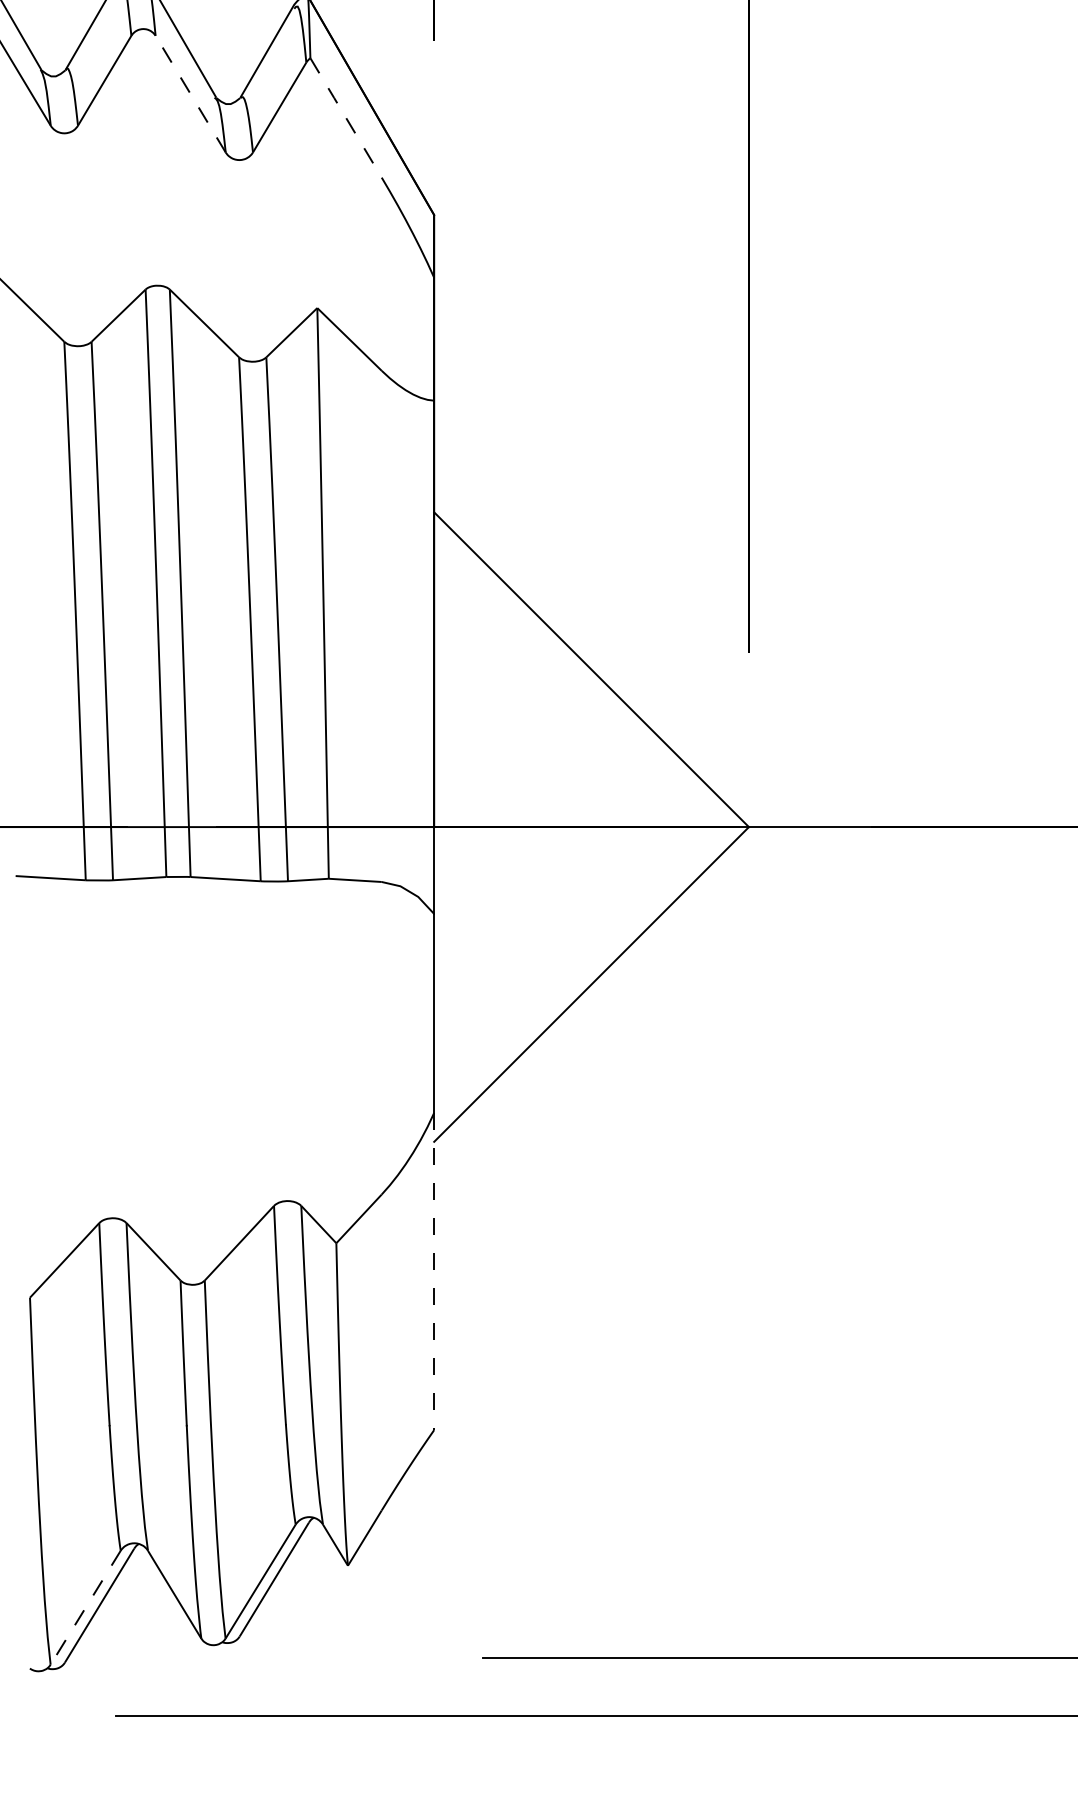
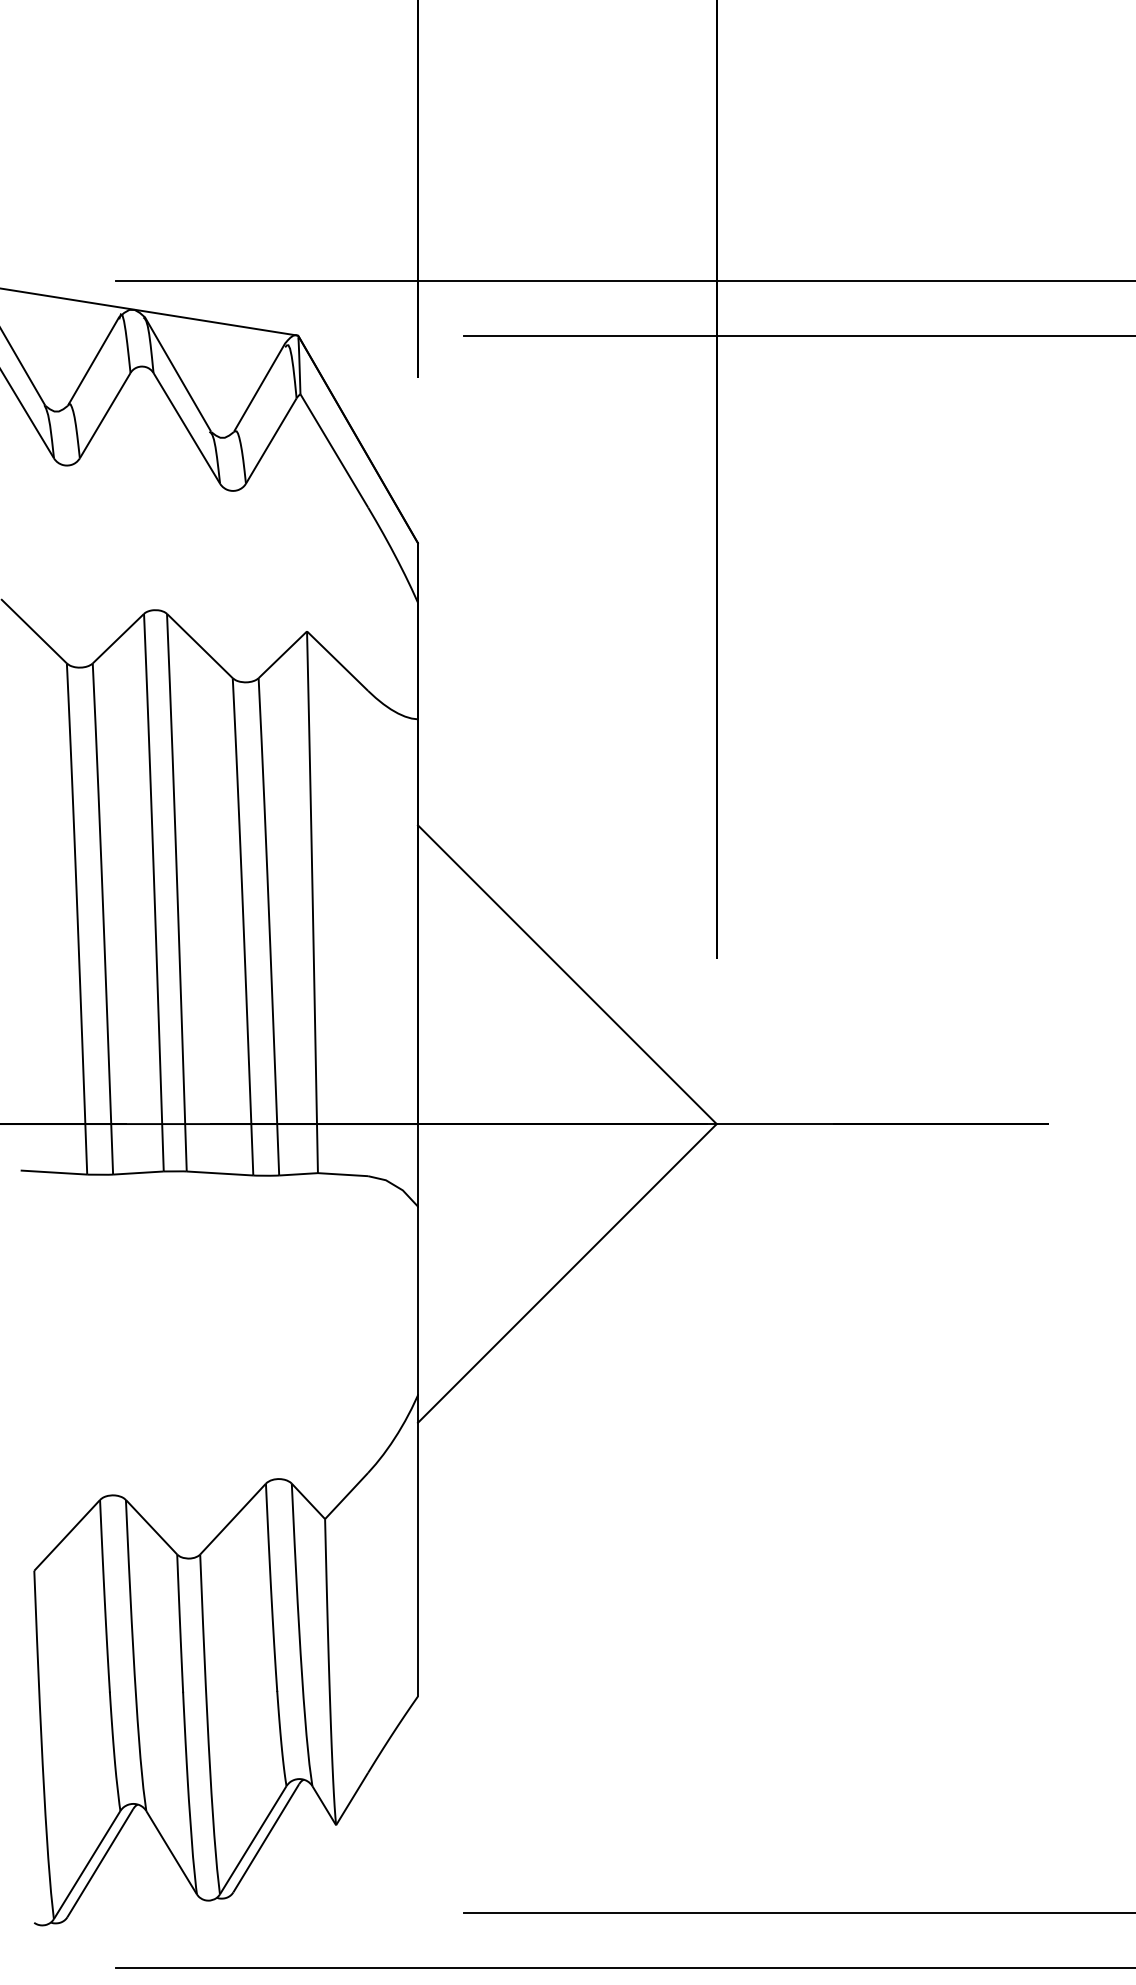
line: (190, 94) -> (186, 428), dashed -> solid
line: (346, 118) -> (334, 451), dashed -> solid
line: (433, 1271) -> (417, 1545), dashed -> solid
line: (86, 1608) -> (87, 1865), dashed -> solid

